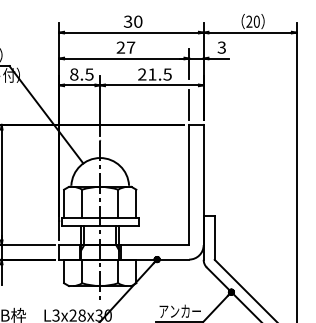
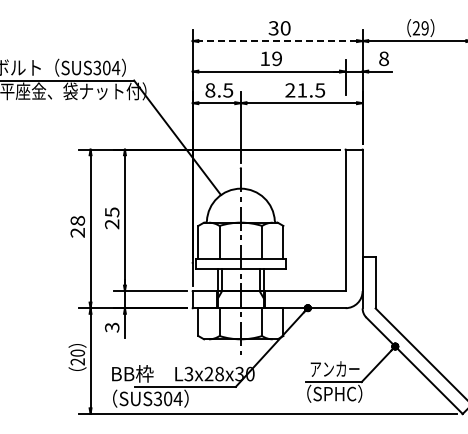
text: (256, 21) -> (424, 28), 20 -> 29
line: (131, 32) -> (277, 41), solid -> dashed
text: (126, 47) -> (271, 58), 27 -> 19
text: (221, 47) -> (383, 58), 3 -> 8
line: (189, 104) -> (345, 125), removed

